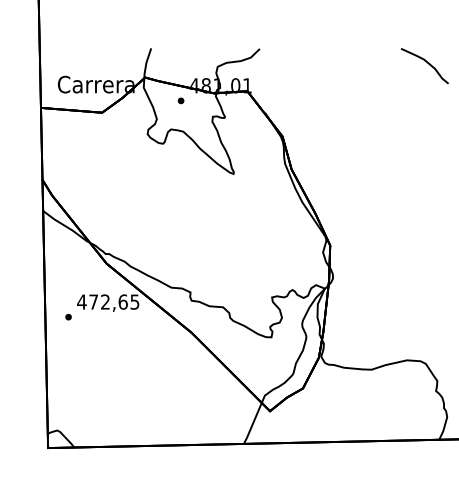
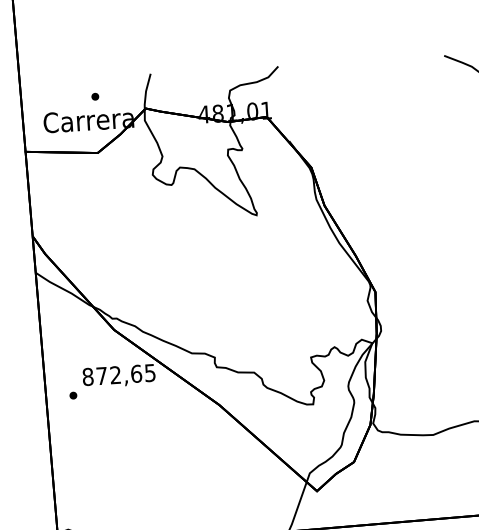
part: (180, 100) -> (94, 96), moved
text: (81, 301) -> (87, 376), 472,65 -> 872,65

